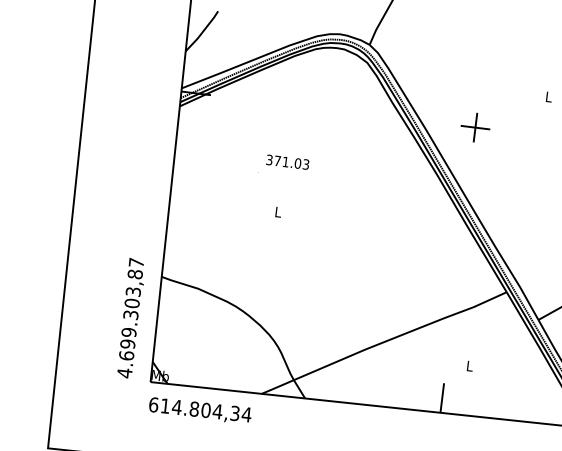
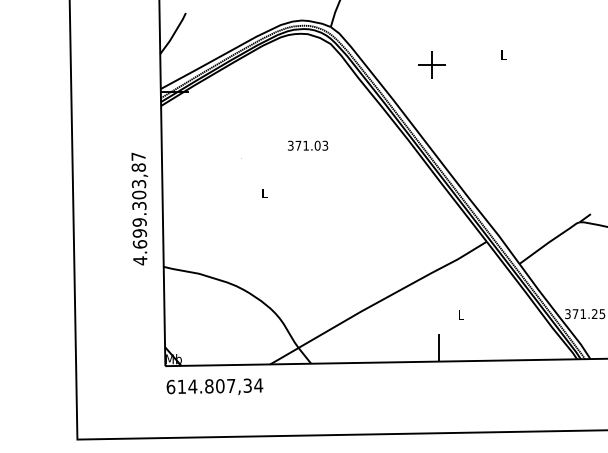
part: (475, 127) -> (431, 64), moved
text: (288, 162) -> (308, 145), moved
text: (130, 317) -> (139, 208), moved
text: (216, 411) -> (230, 385), 614.804,34 -> 614.807,34

